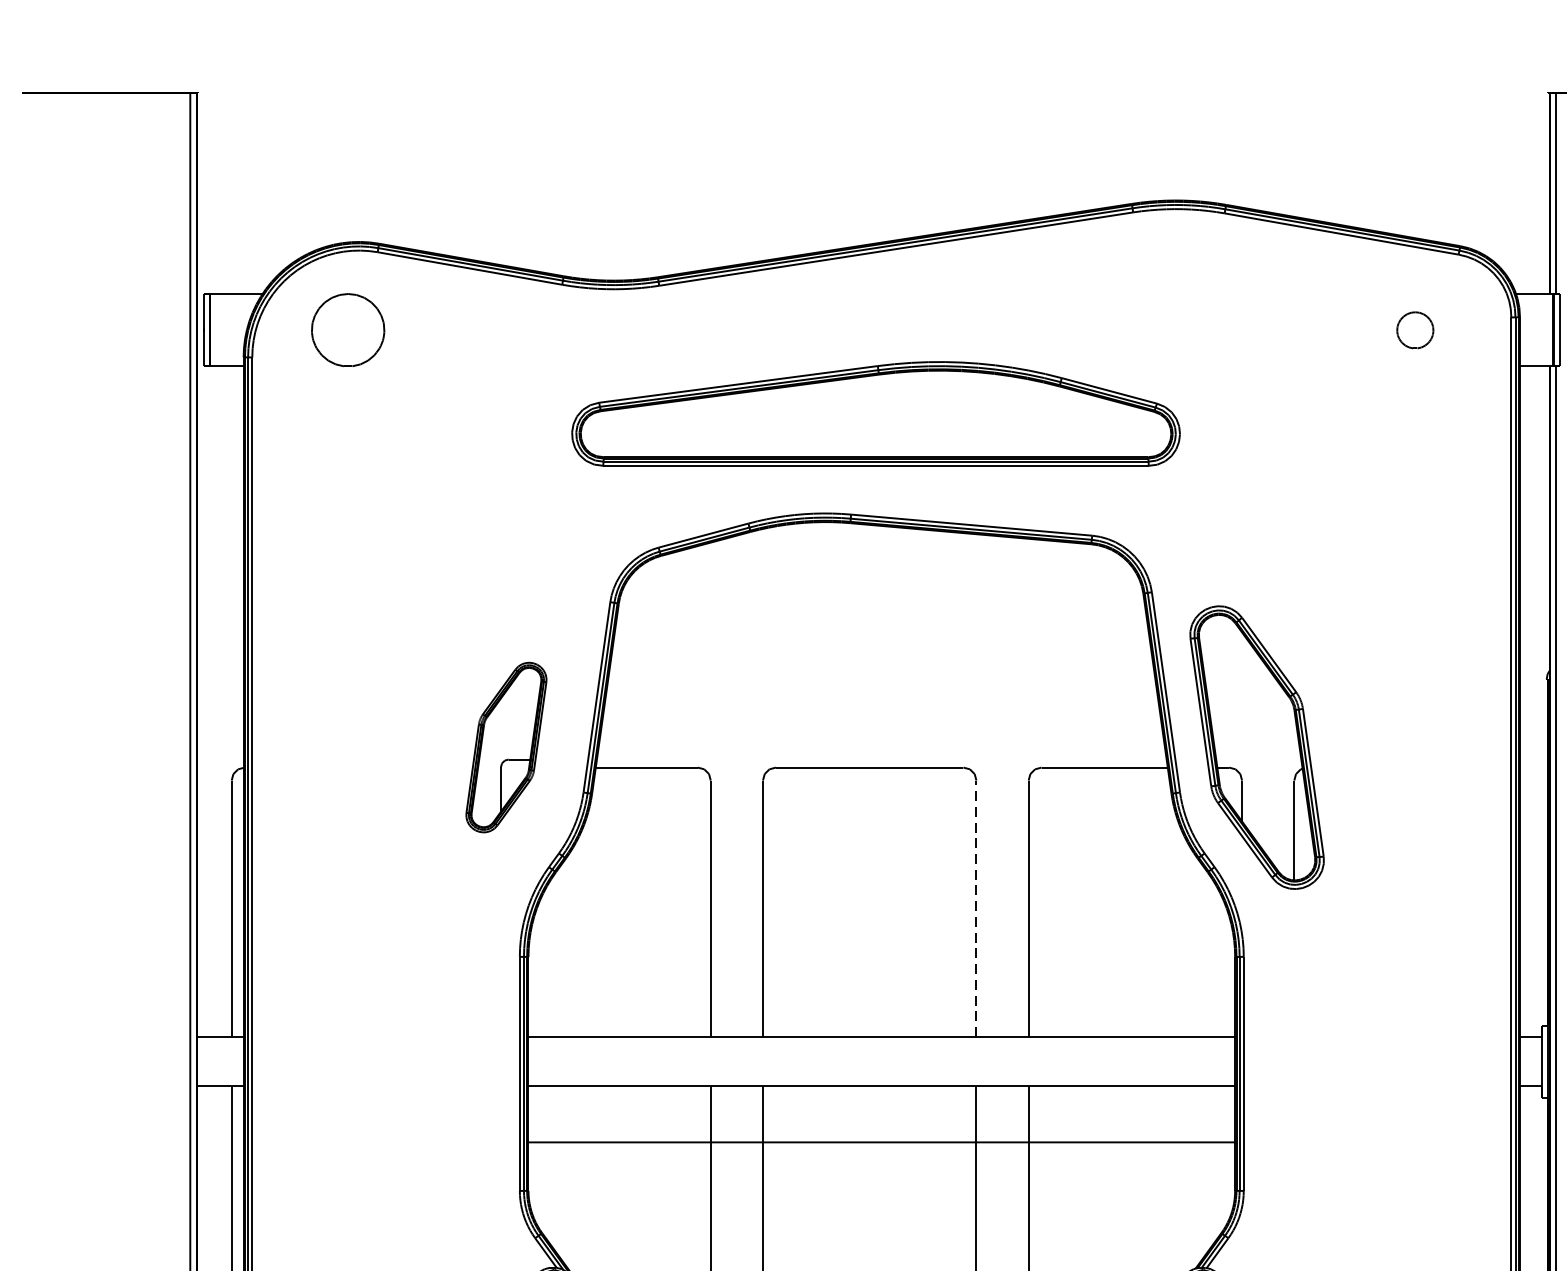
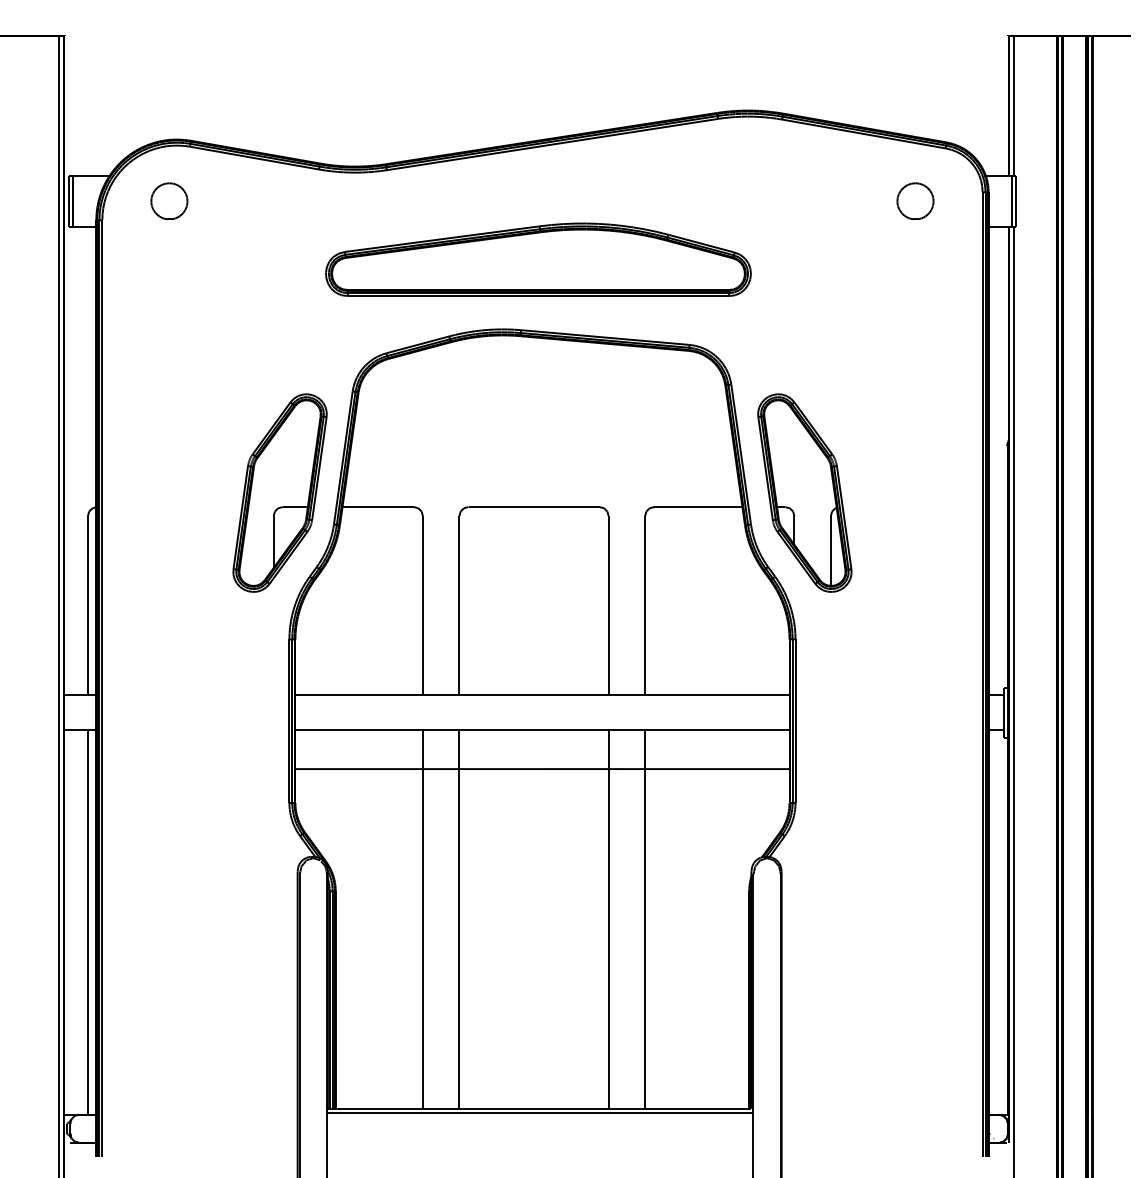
part: (348, 330) -> (169, 201), size x0.71
part: (1415, 330) -> (915, 201), size x1.43
part: (505, 746) -> (279, 492), size x1.67
line: (976, 908) -> (608, 605), dashed -> solid

